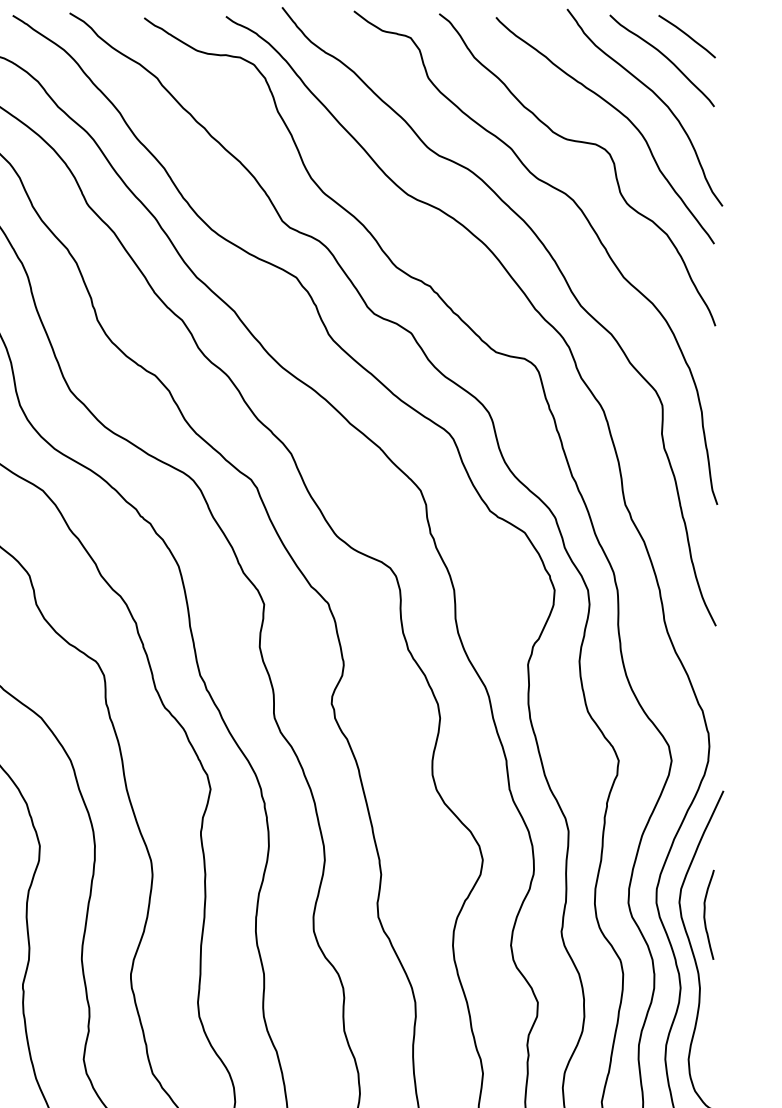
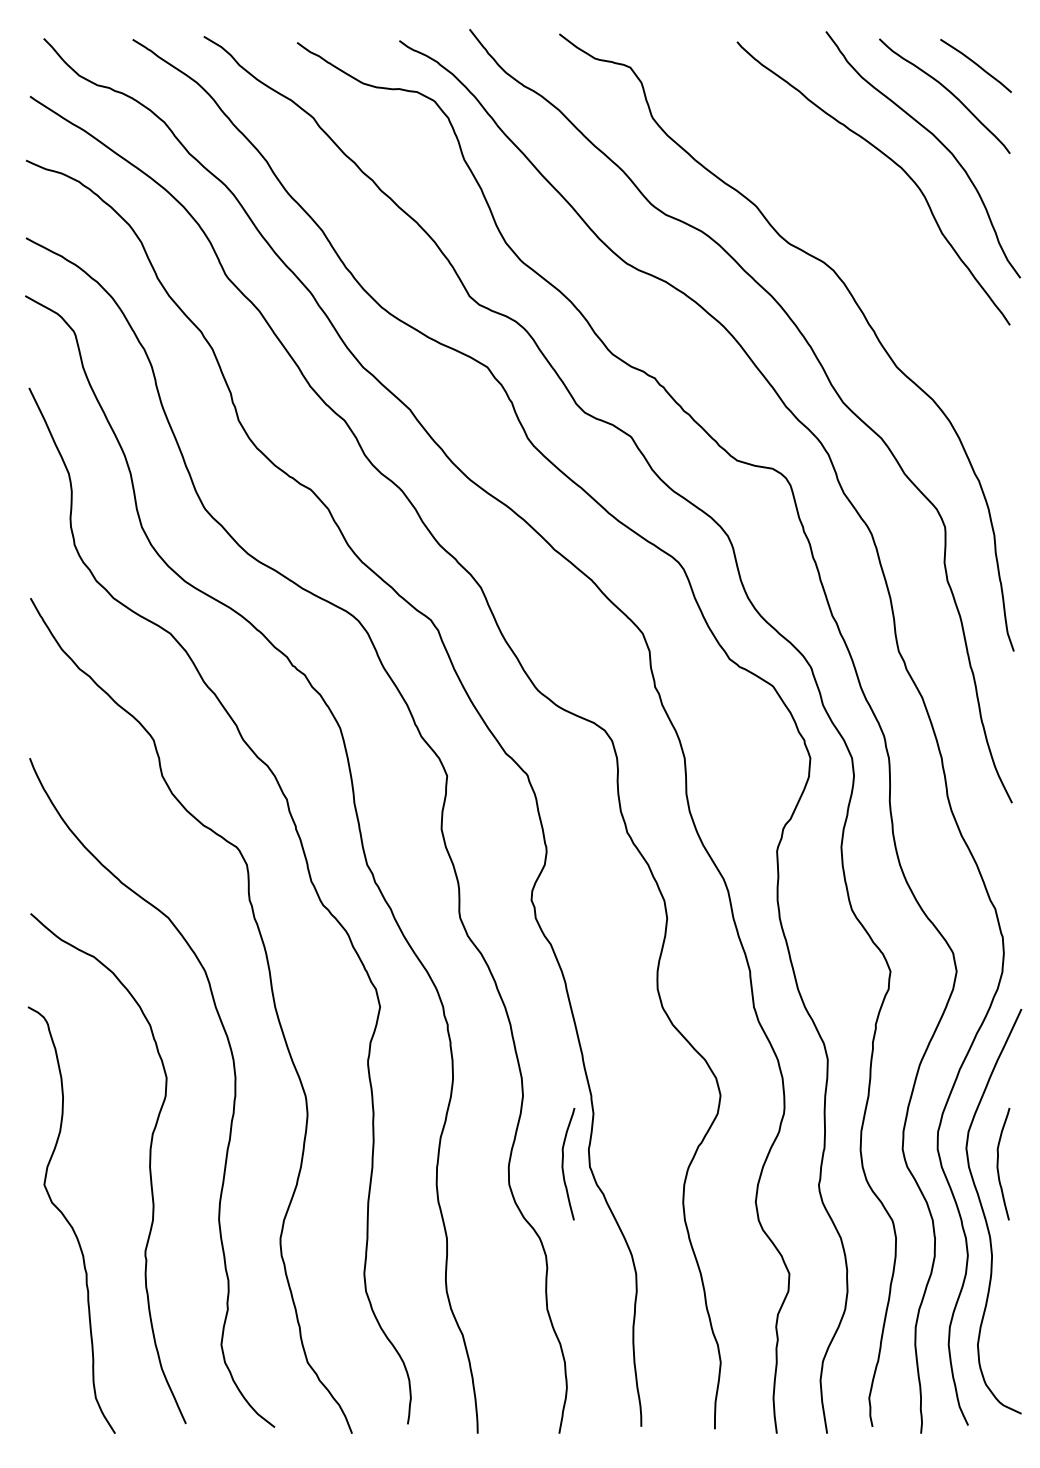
curve: (578, 142) -> (840, 198), removed
curve: (357, 915) -> (563, 1164), added

